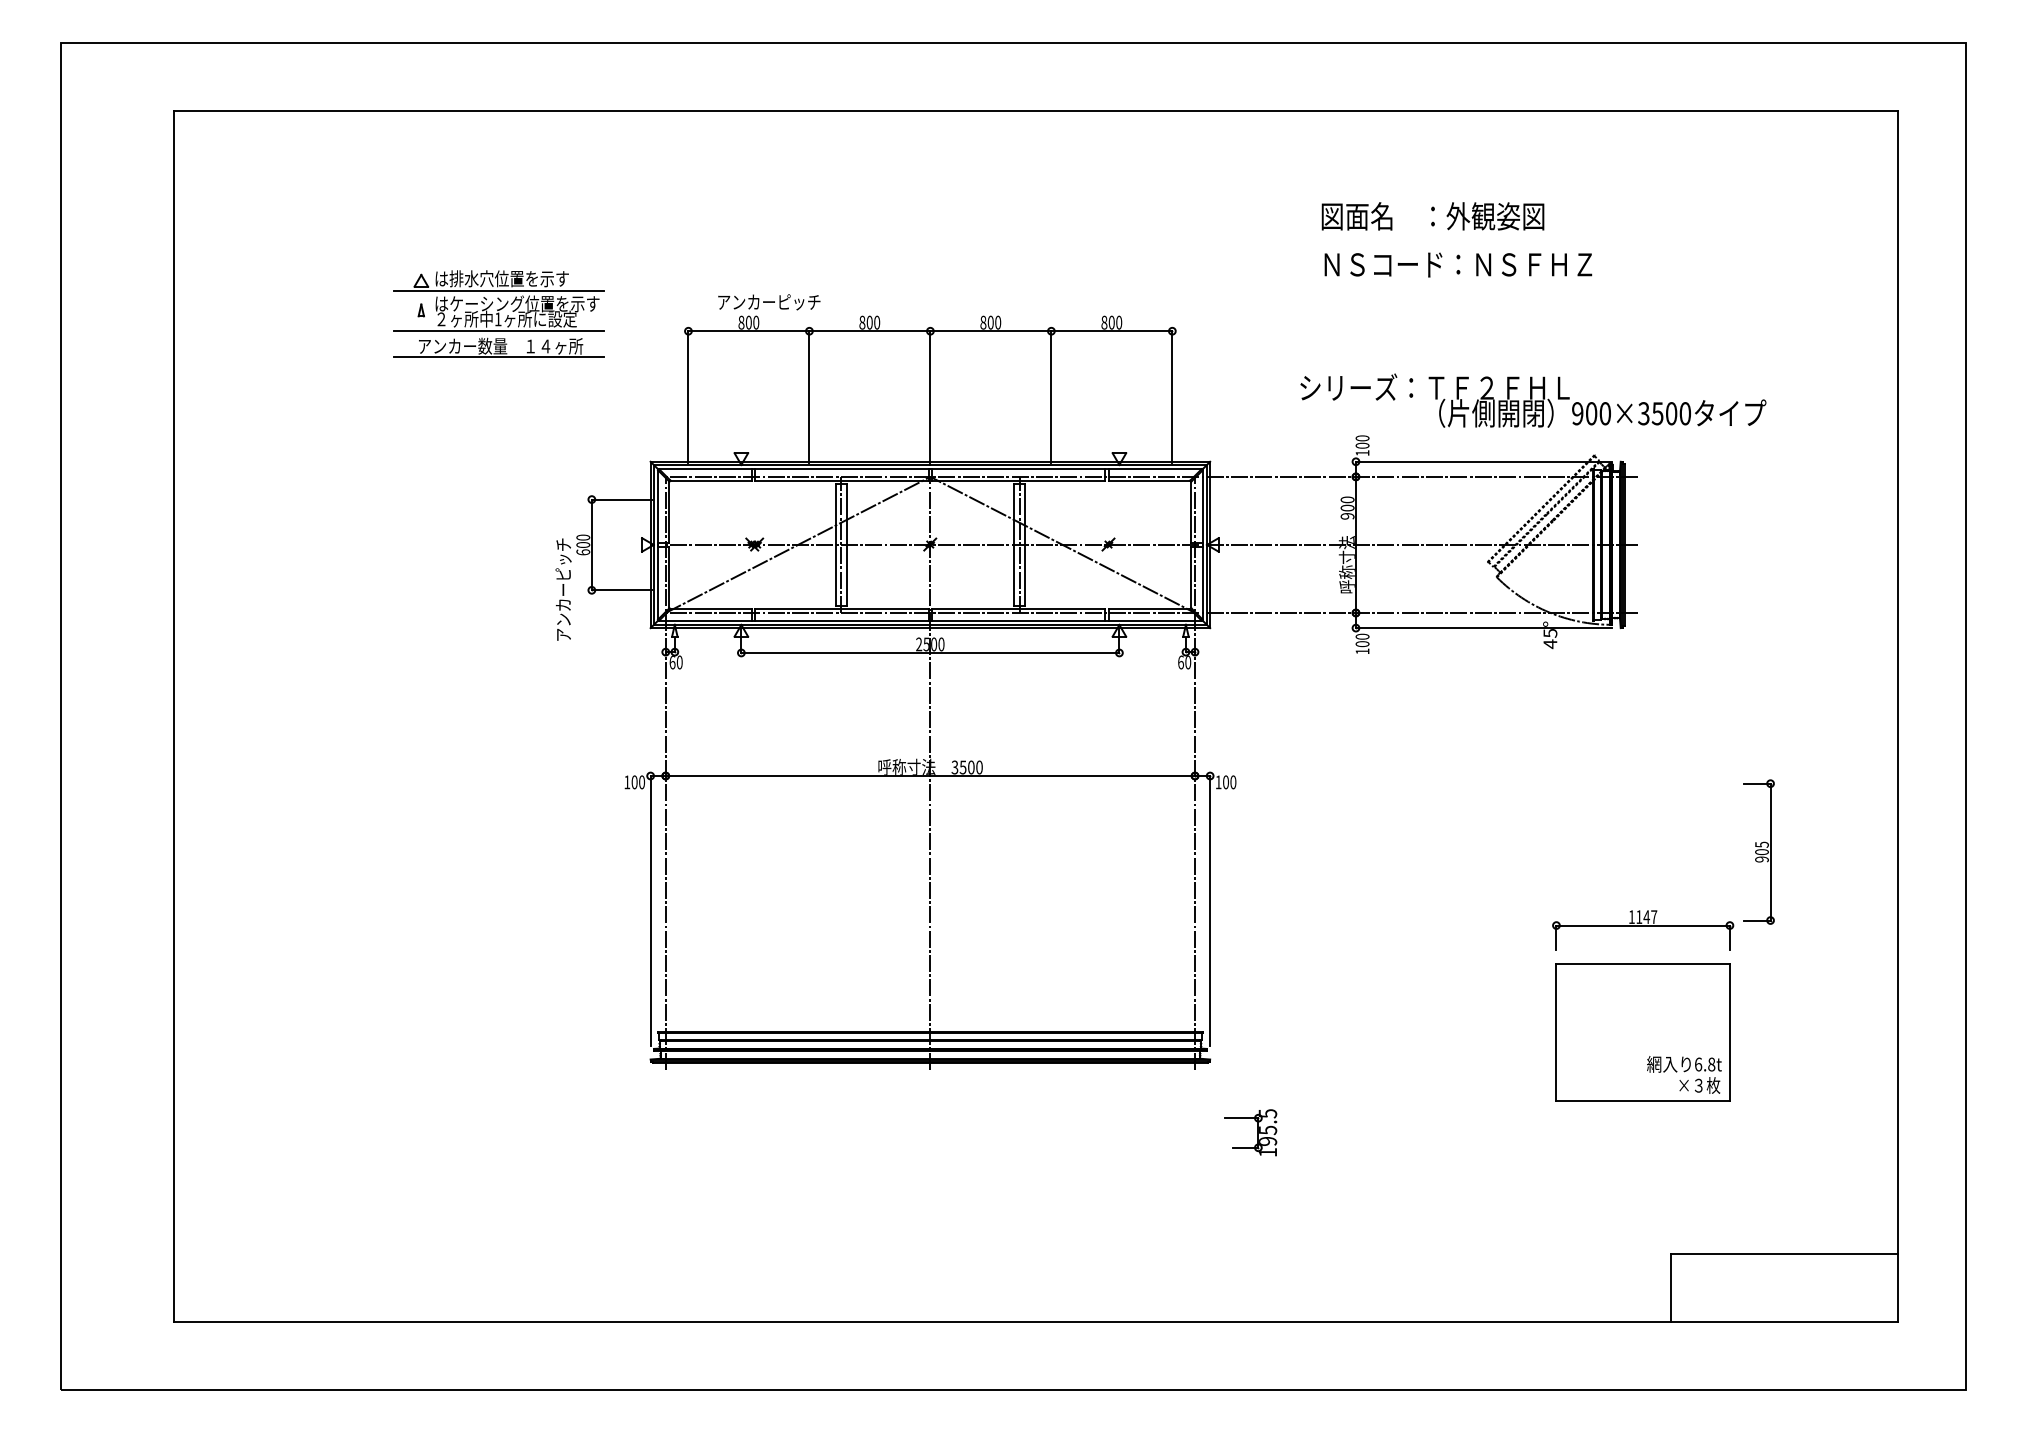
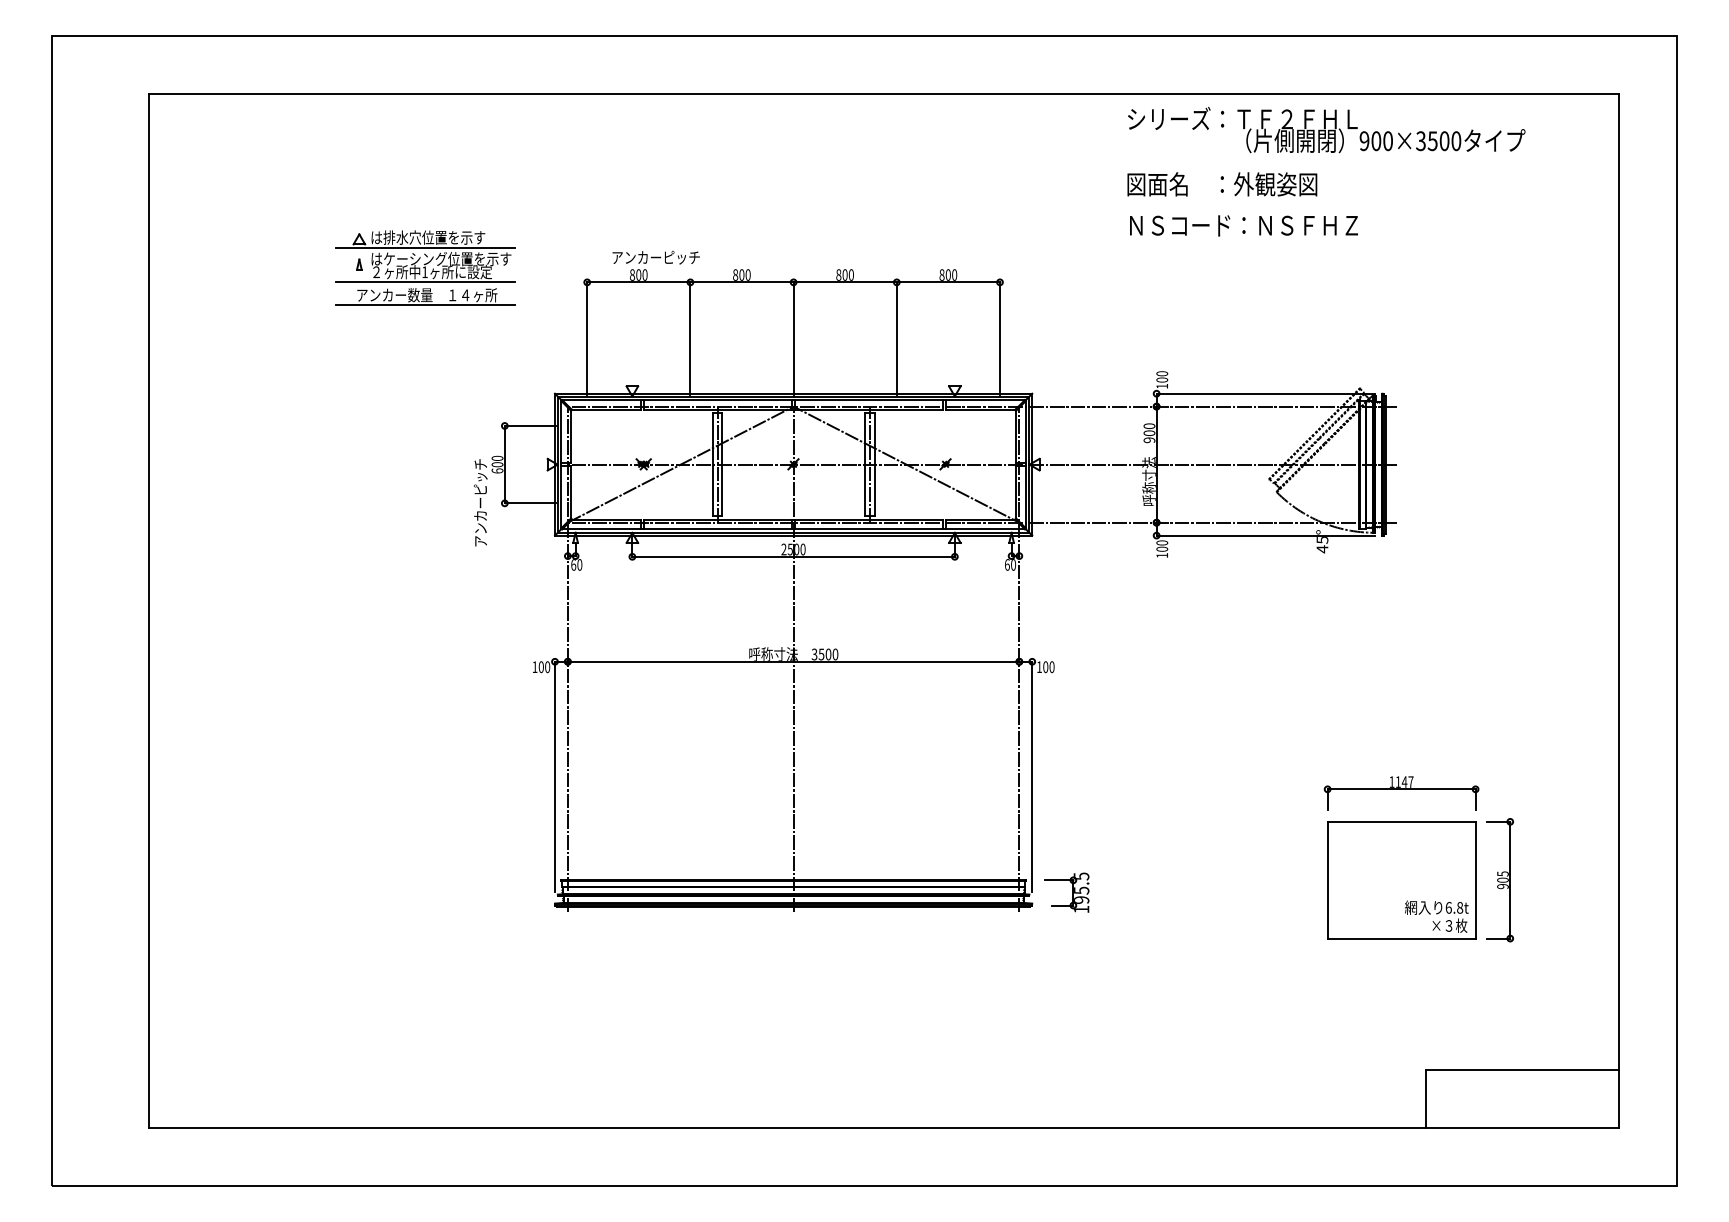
text: (1533, 400) -> (1326, 129), moved
part: (1758, 851) -> (1499, 879), moved
part: (1257, 1132) -> (1072, 892), moved

